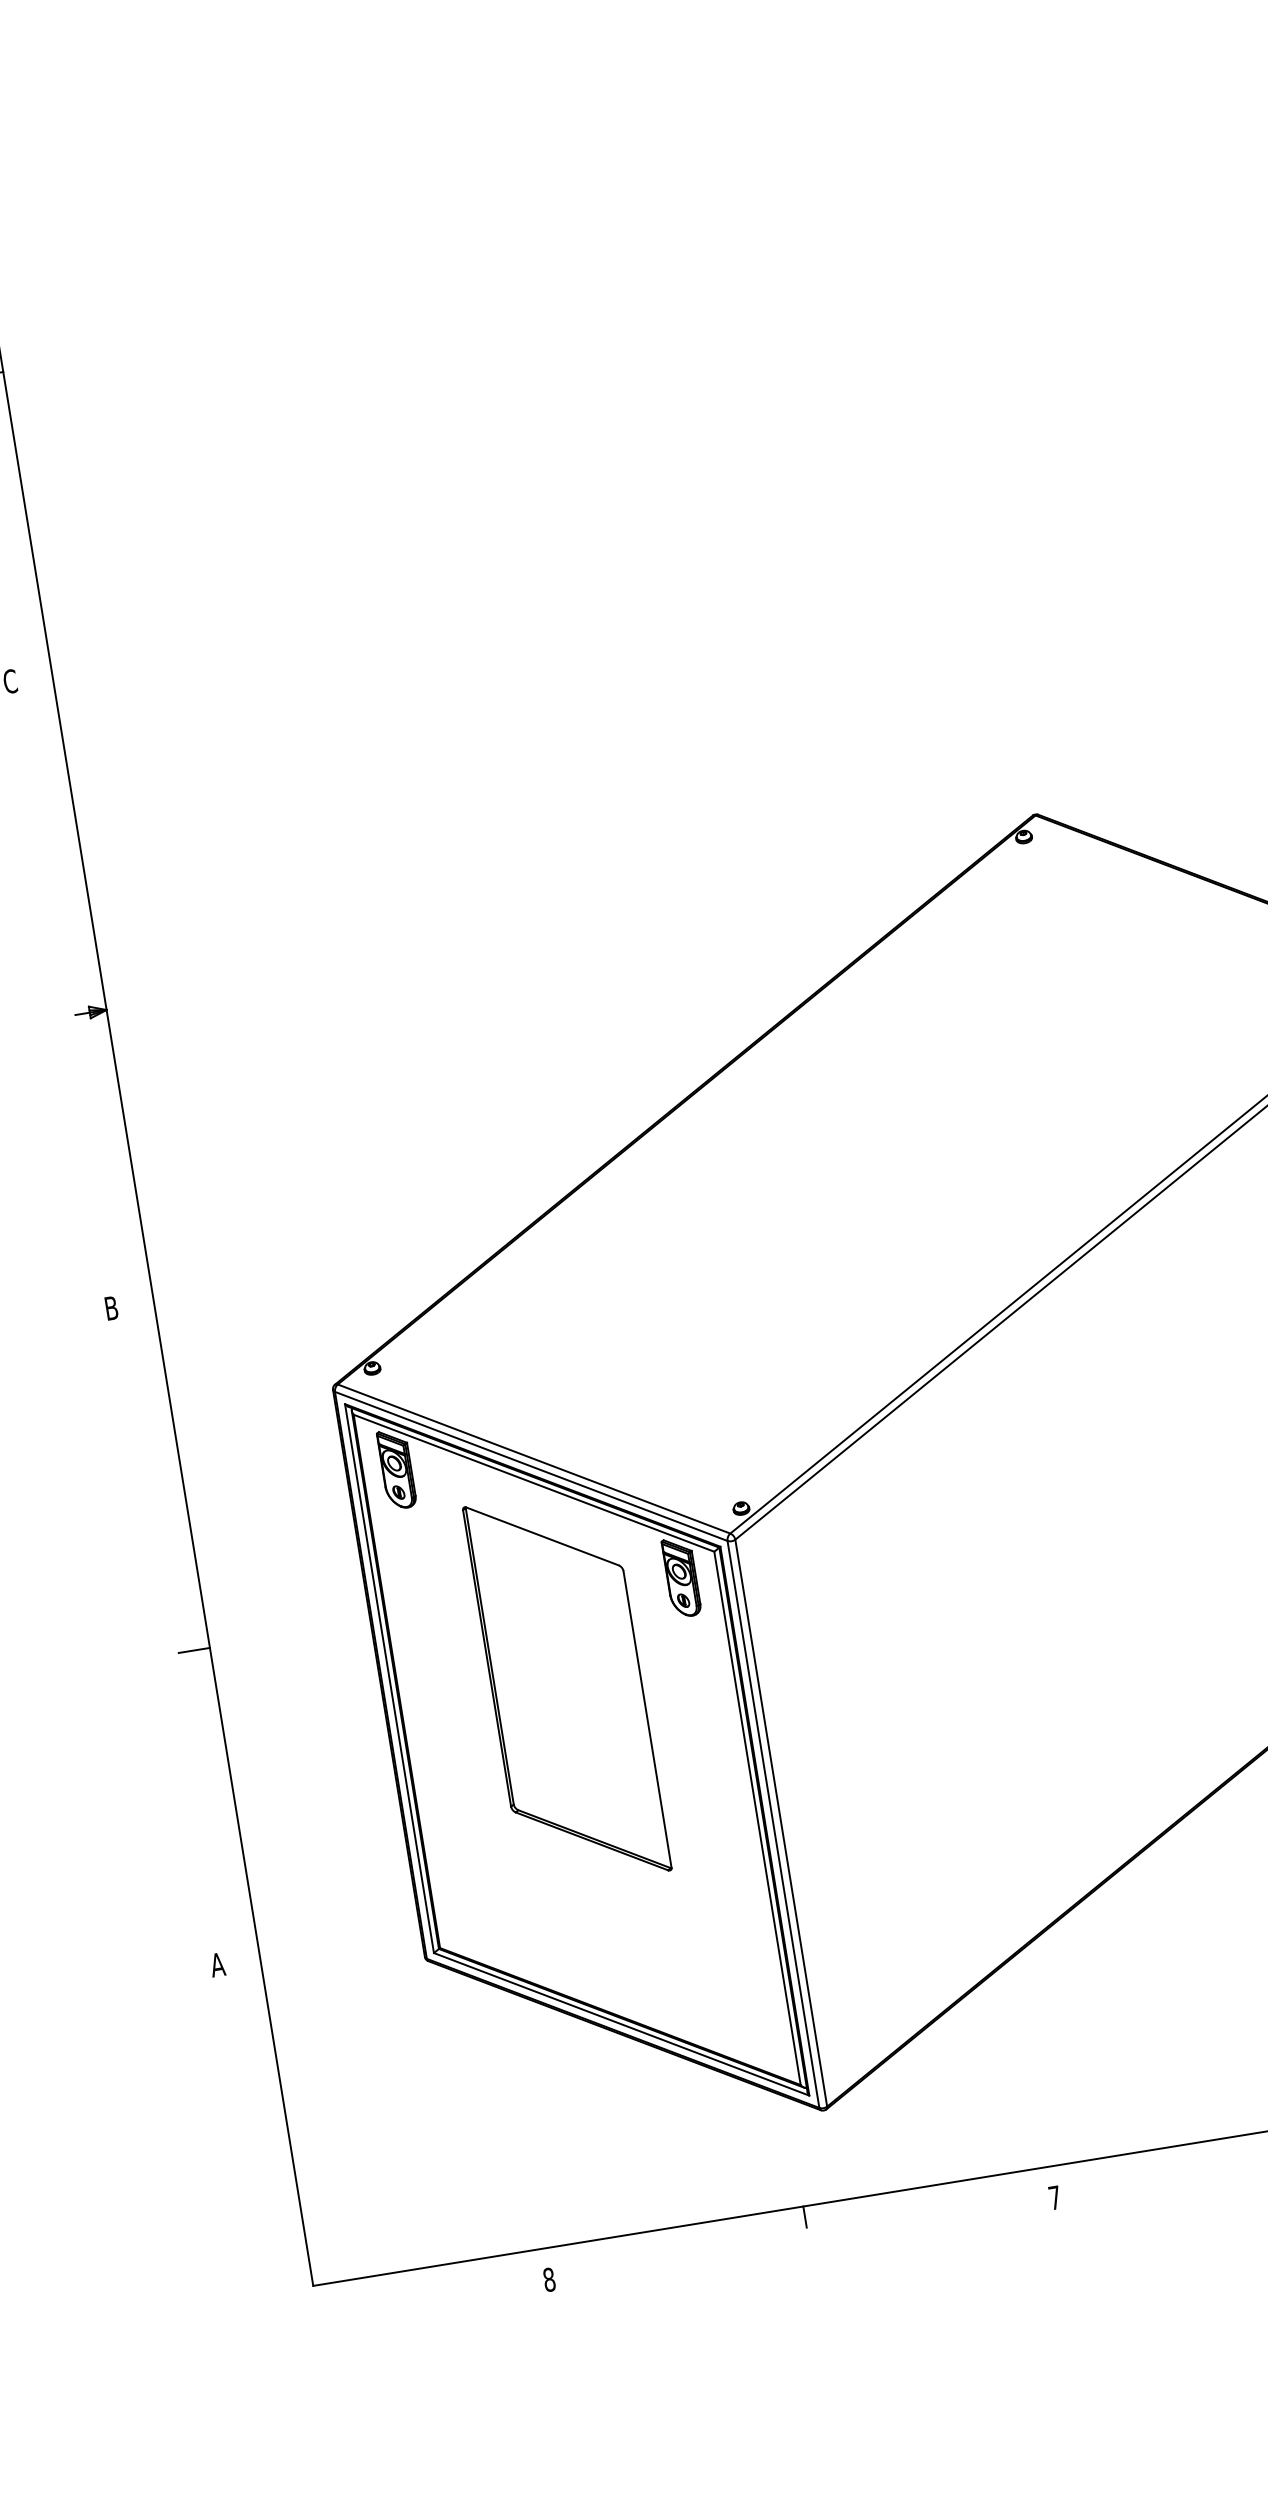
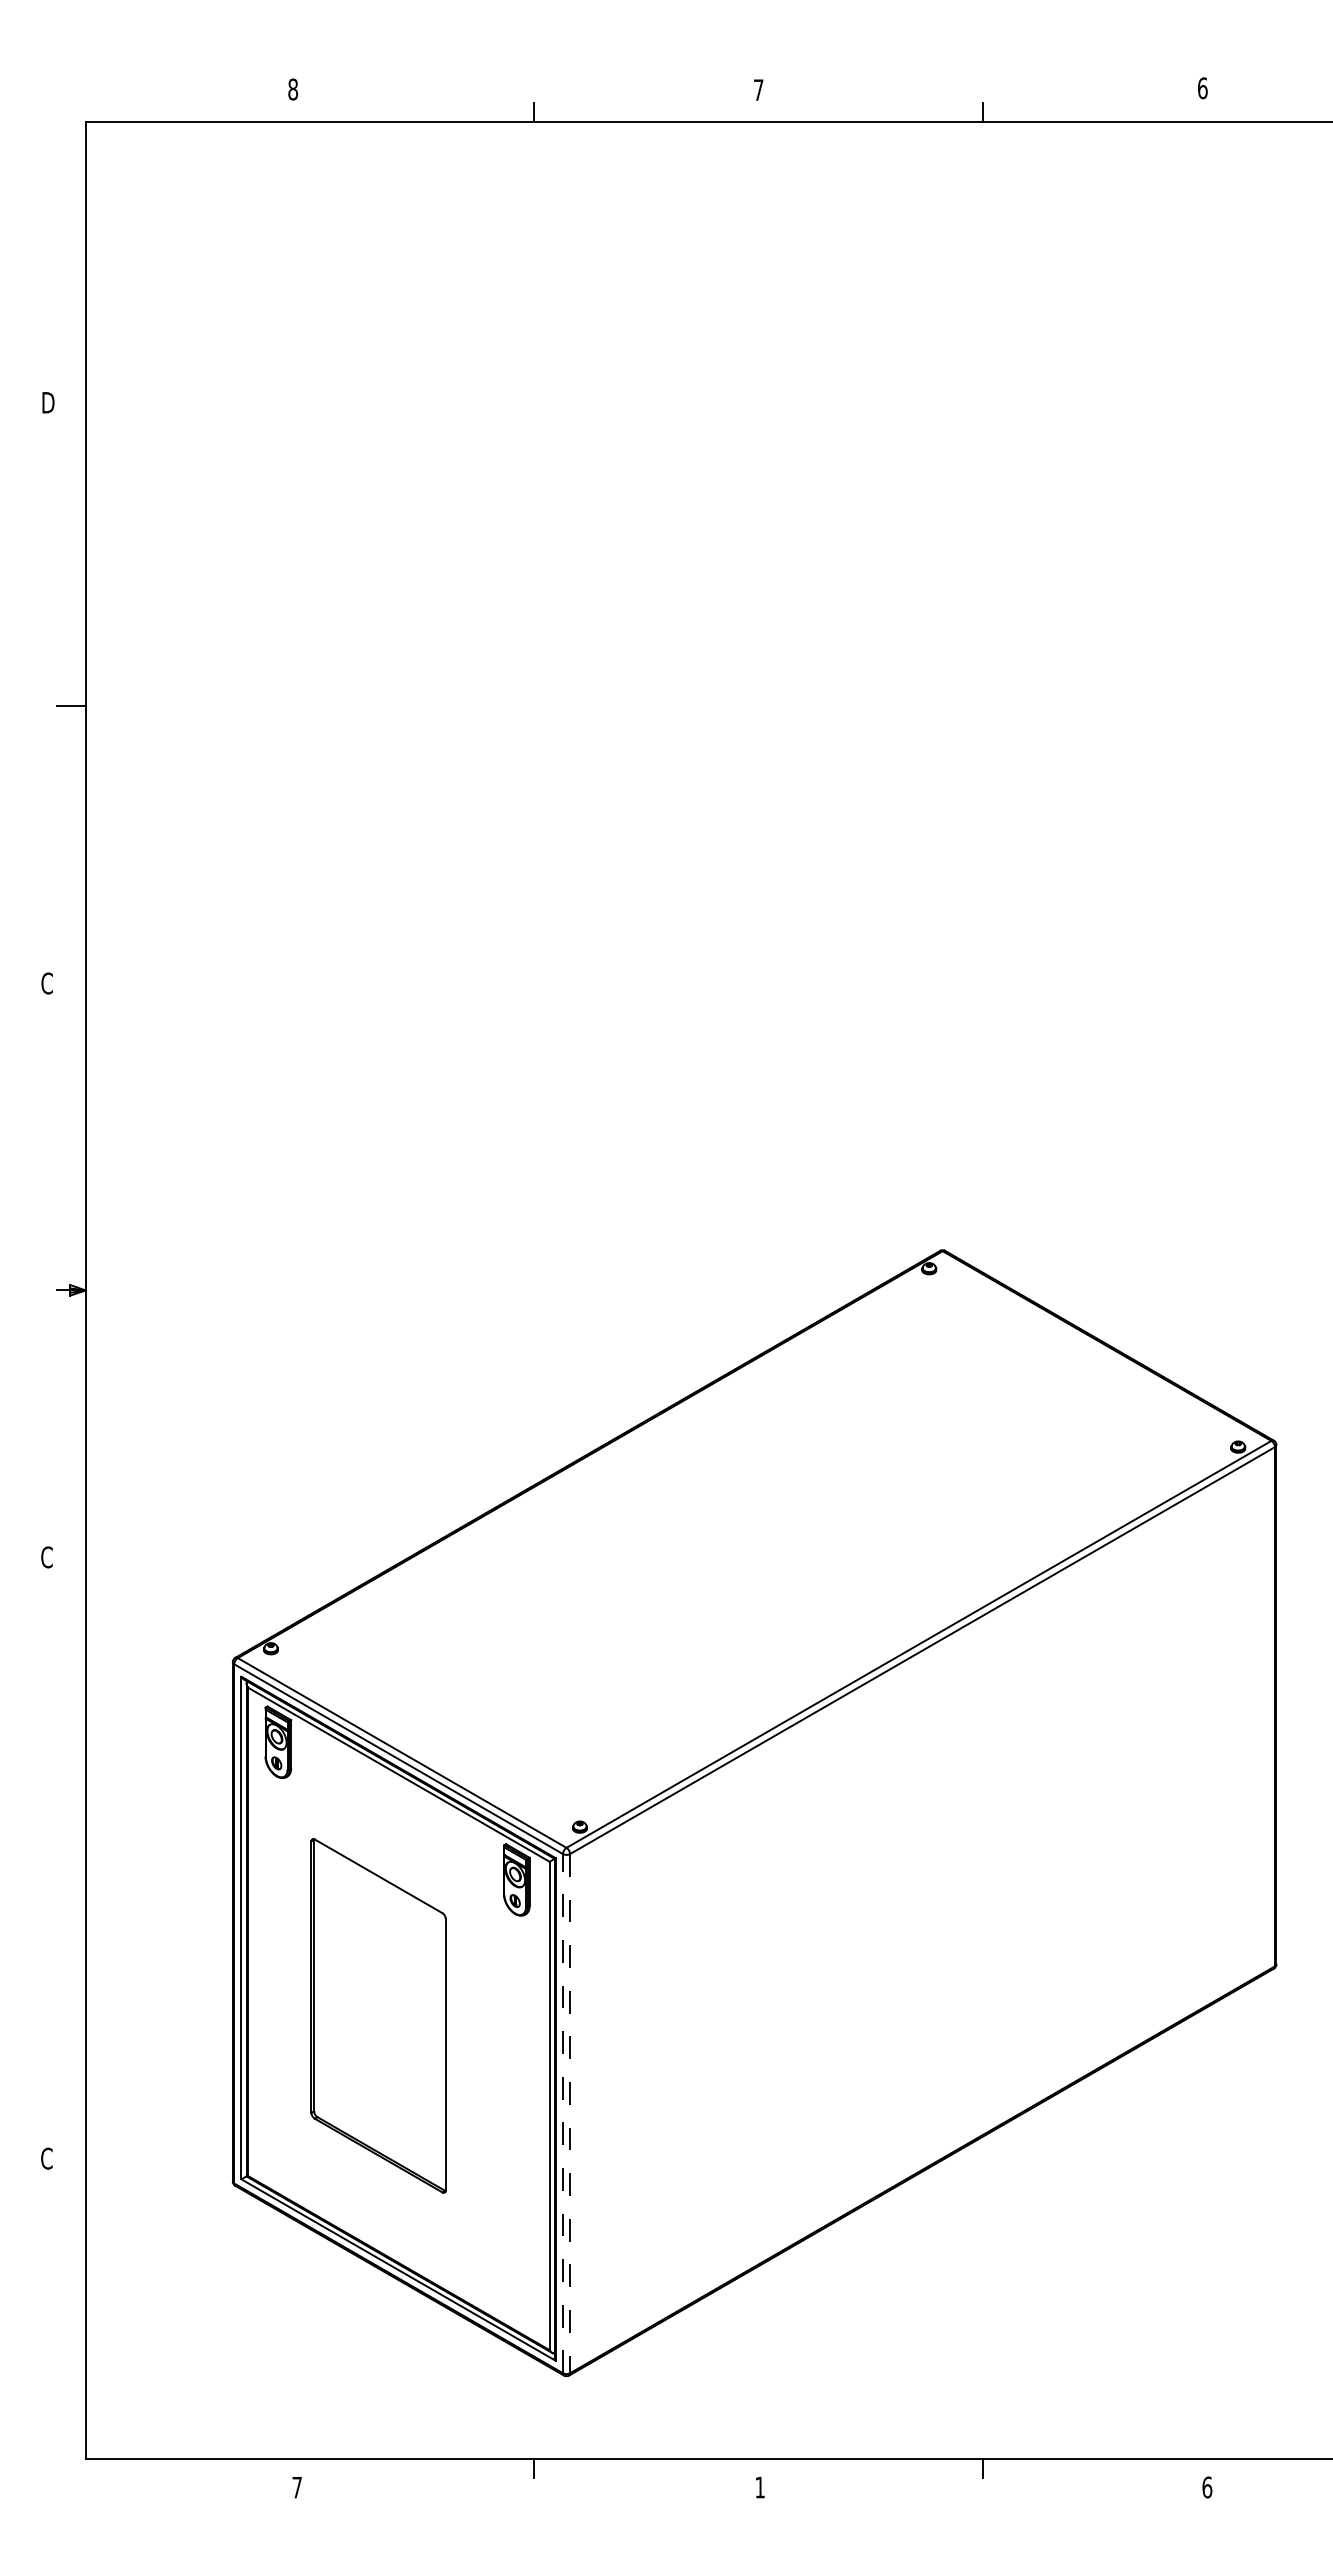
text: (111, 1308) -> (46, 1557), B -> C
line: (194, 1650) -> (71, 1874), removed
part: (567, 1688) -> (378, 2015), moved
line: (781, 1822) -> (570, 2113), solid -> dashed
line: (772, 1824) -> (562, 2113), solid -> dashed
text: (217, 1964) -> (46, 2158), A -> C
text: (1054, 2197) -> (759, 2487), 7 -> 1
text: (549, 2279) -> (297, 2487), 8 -> 7

